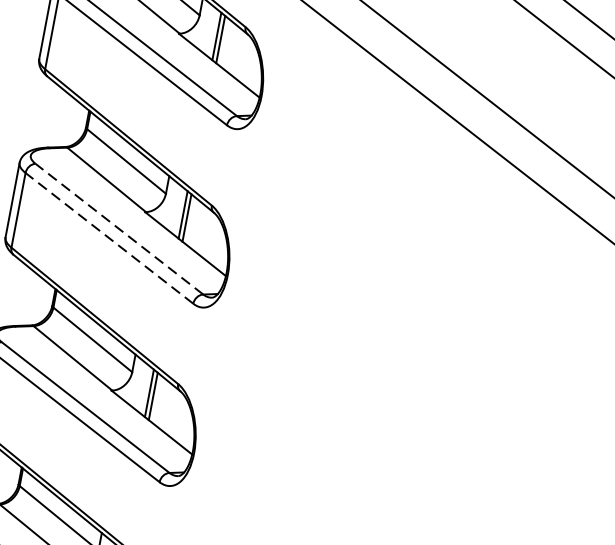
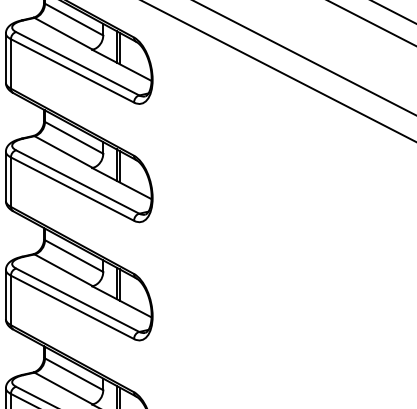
line: (119, 228) -> (77, 181), dashed -> solid
line: (109, 237) -> (72, 188), dashed -> solid

